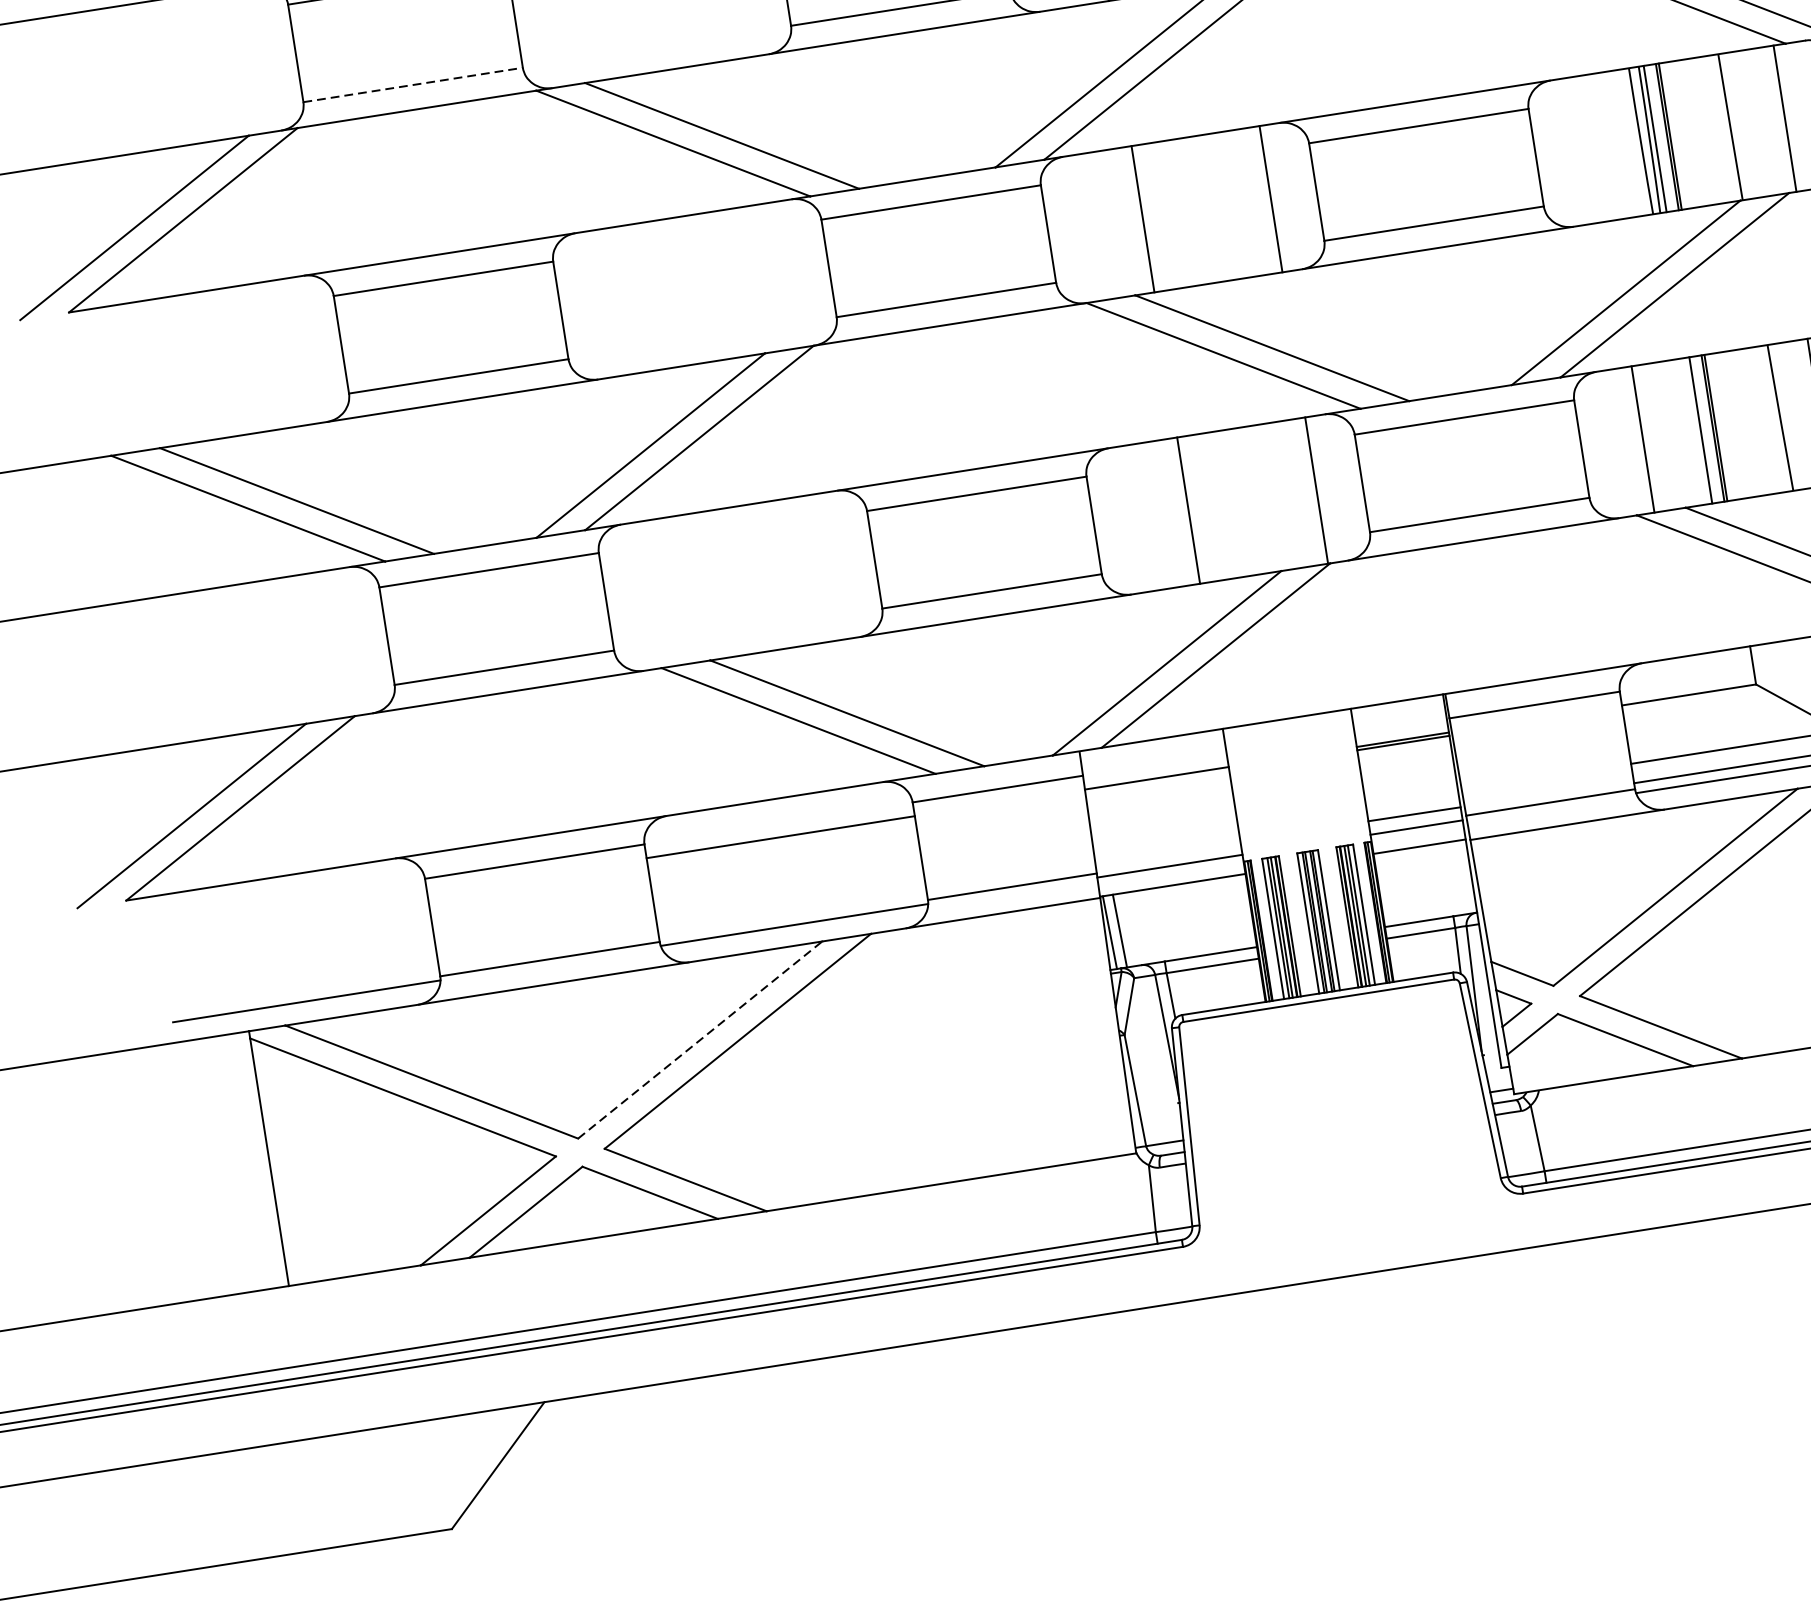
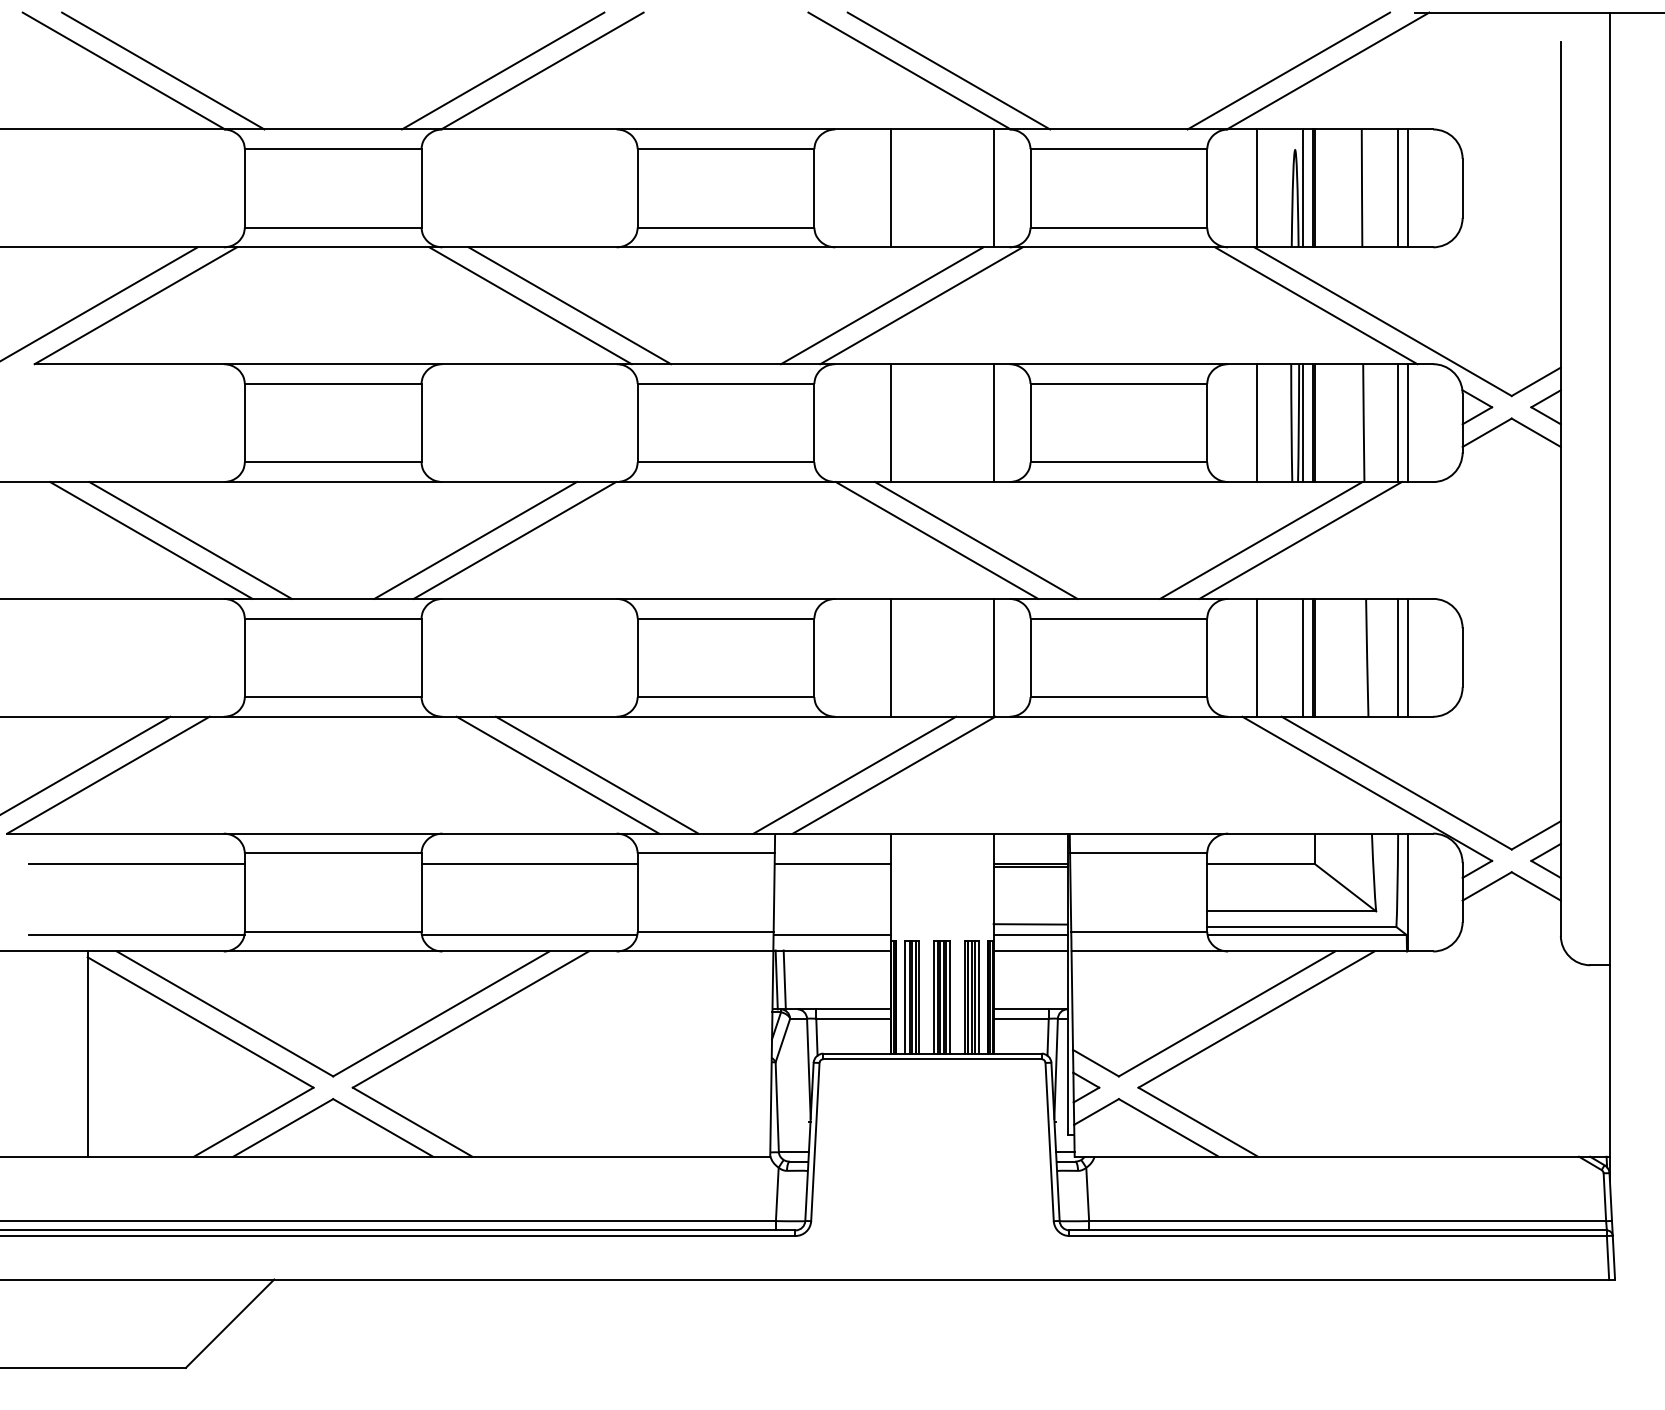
line: (413, 84) -> (333, 227), dashed -> solid
line: (1773, 120) -> (1398, 423), added
line: (1597, 148) -> (1256, 423), added
line: (292, 913) -> (136, 864), added
line: (700, 1039) -> (441, 1013), dashed -> solid

